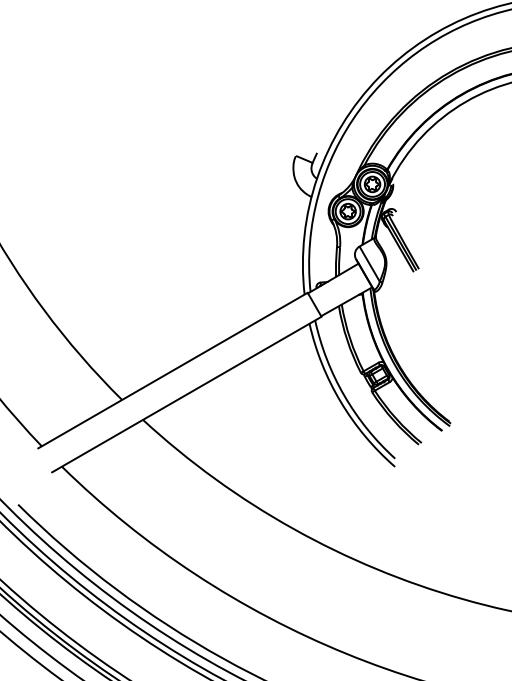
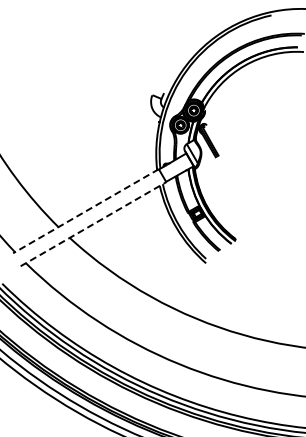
line: (172, 371) -> (85, 211), solid -> dashed
line: (186, 393) -> (93, 223), solid -> dashed

